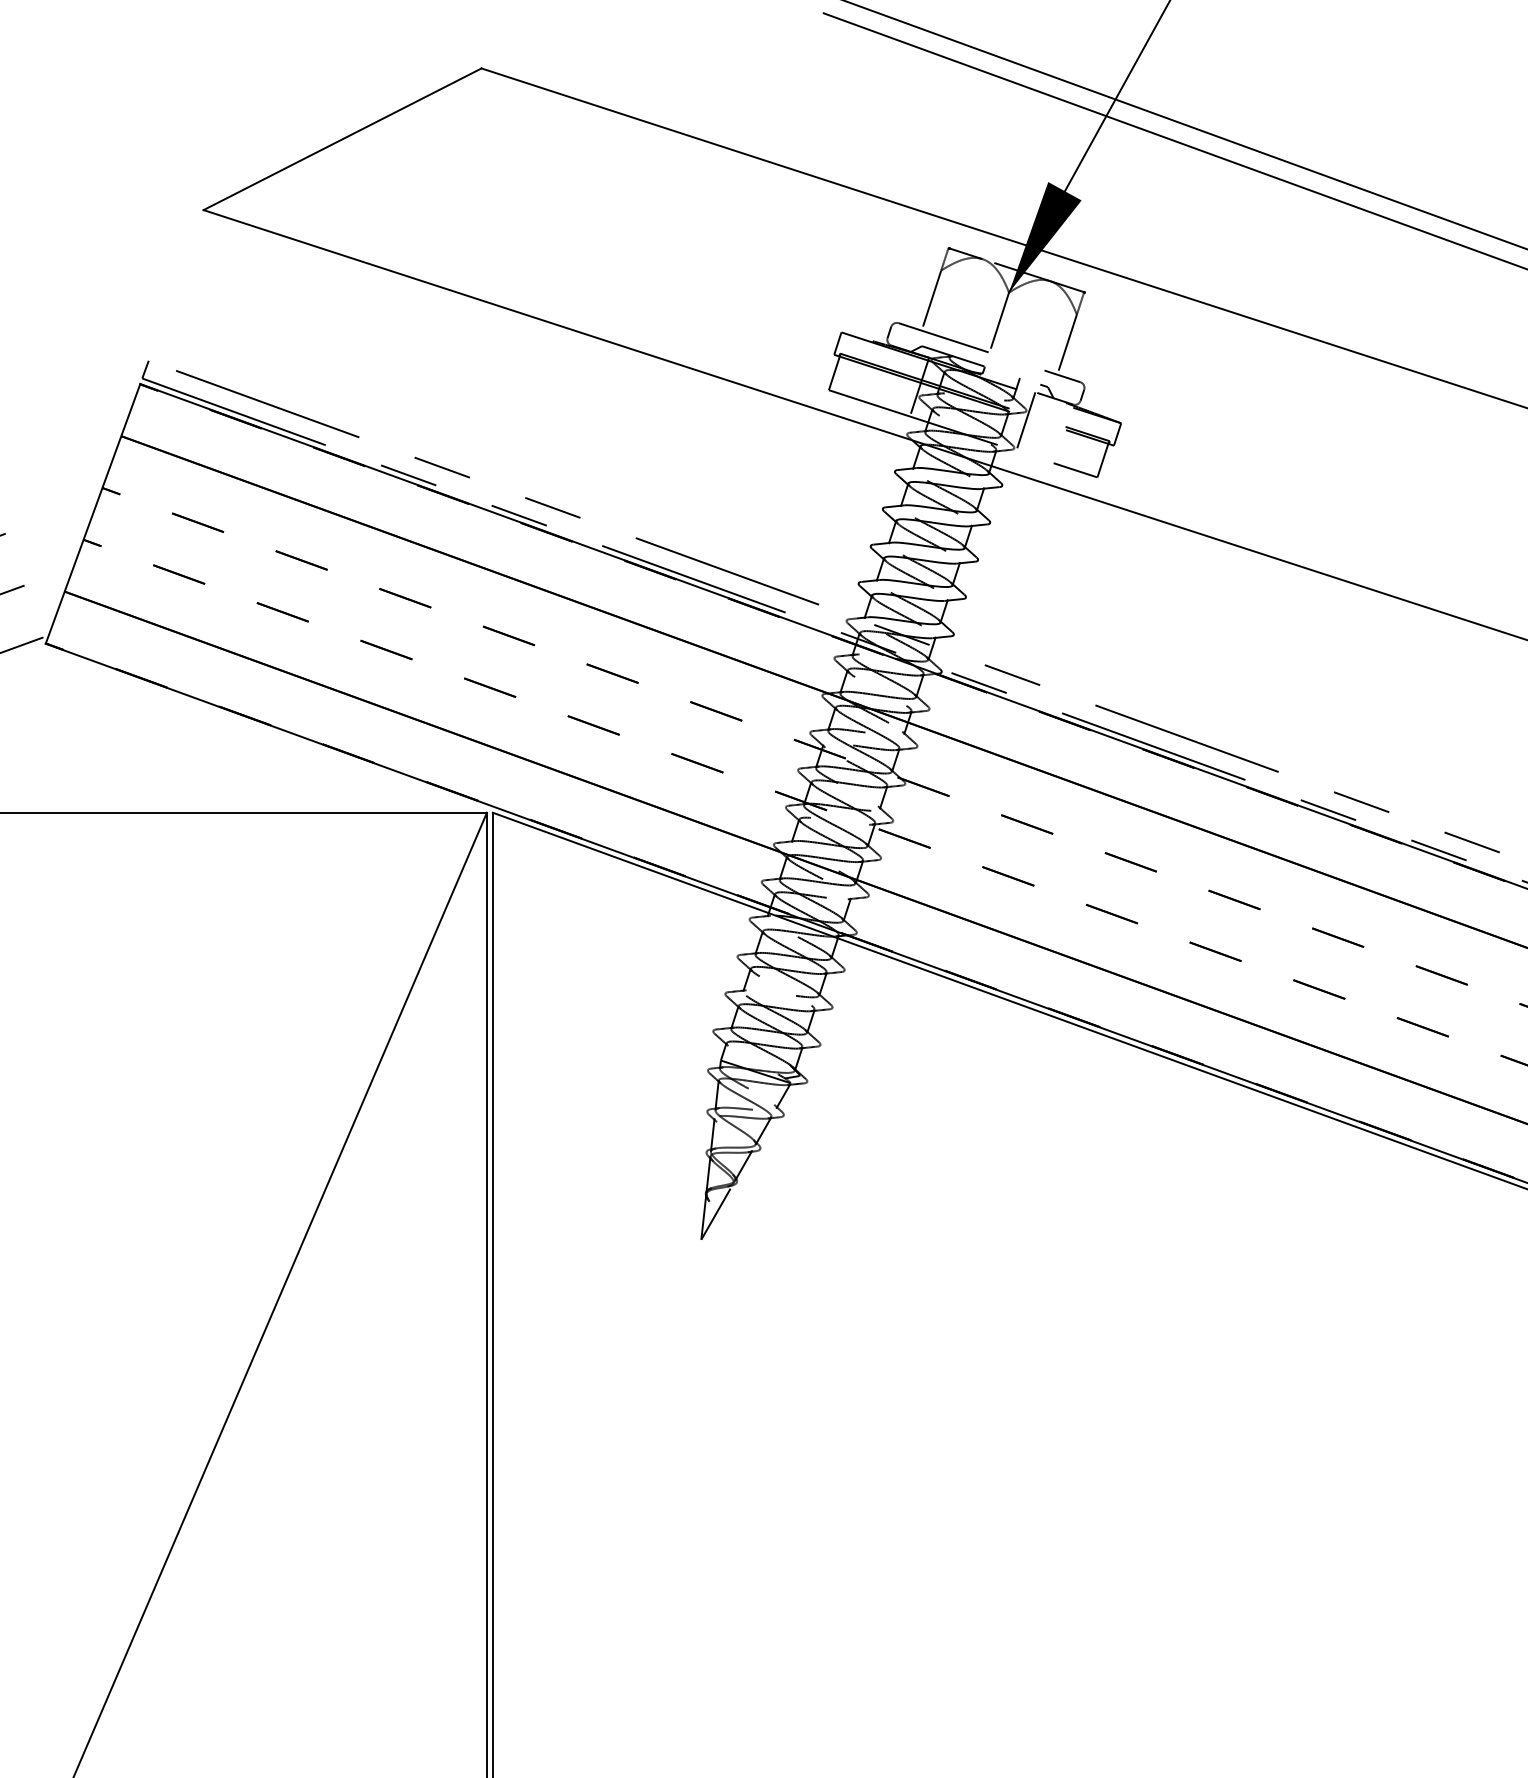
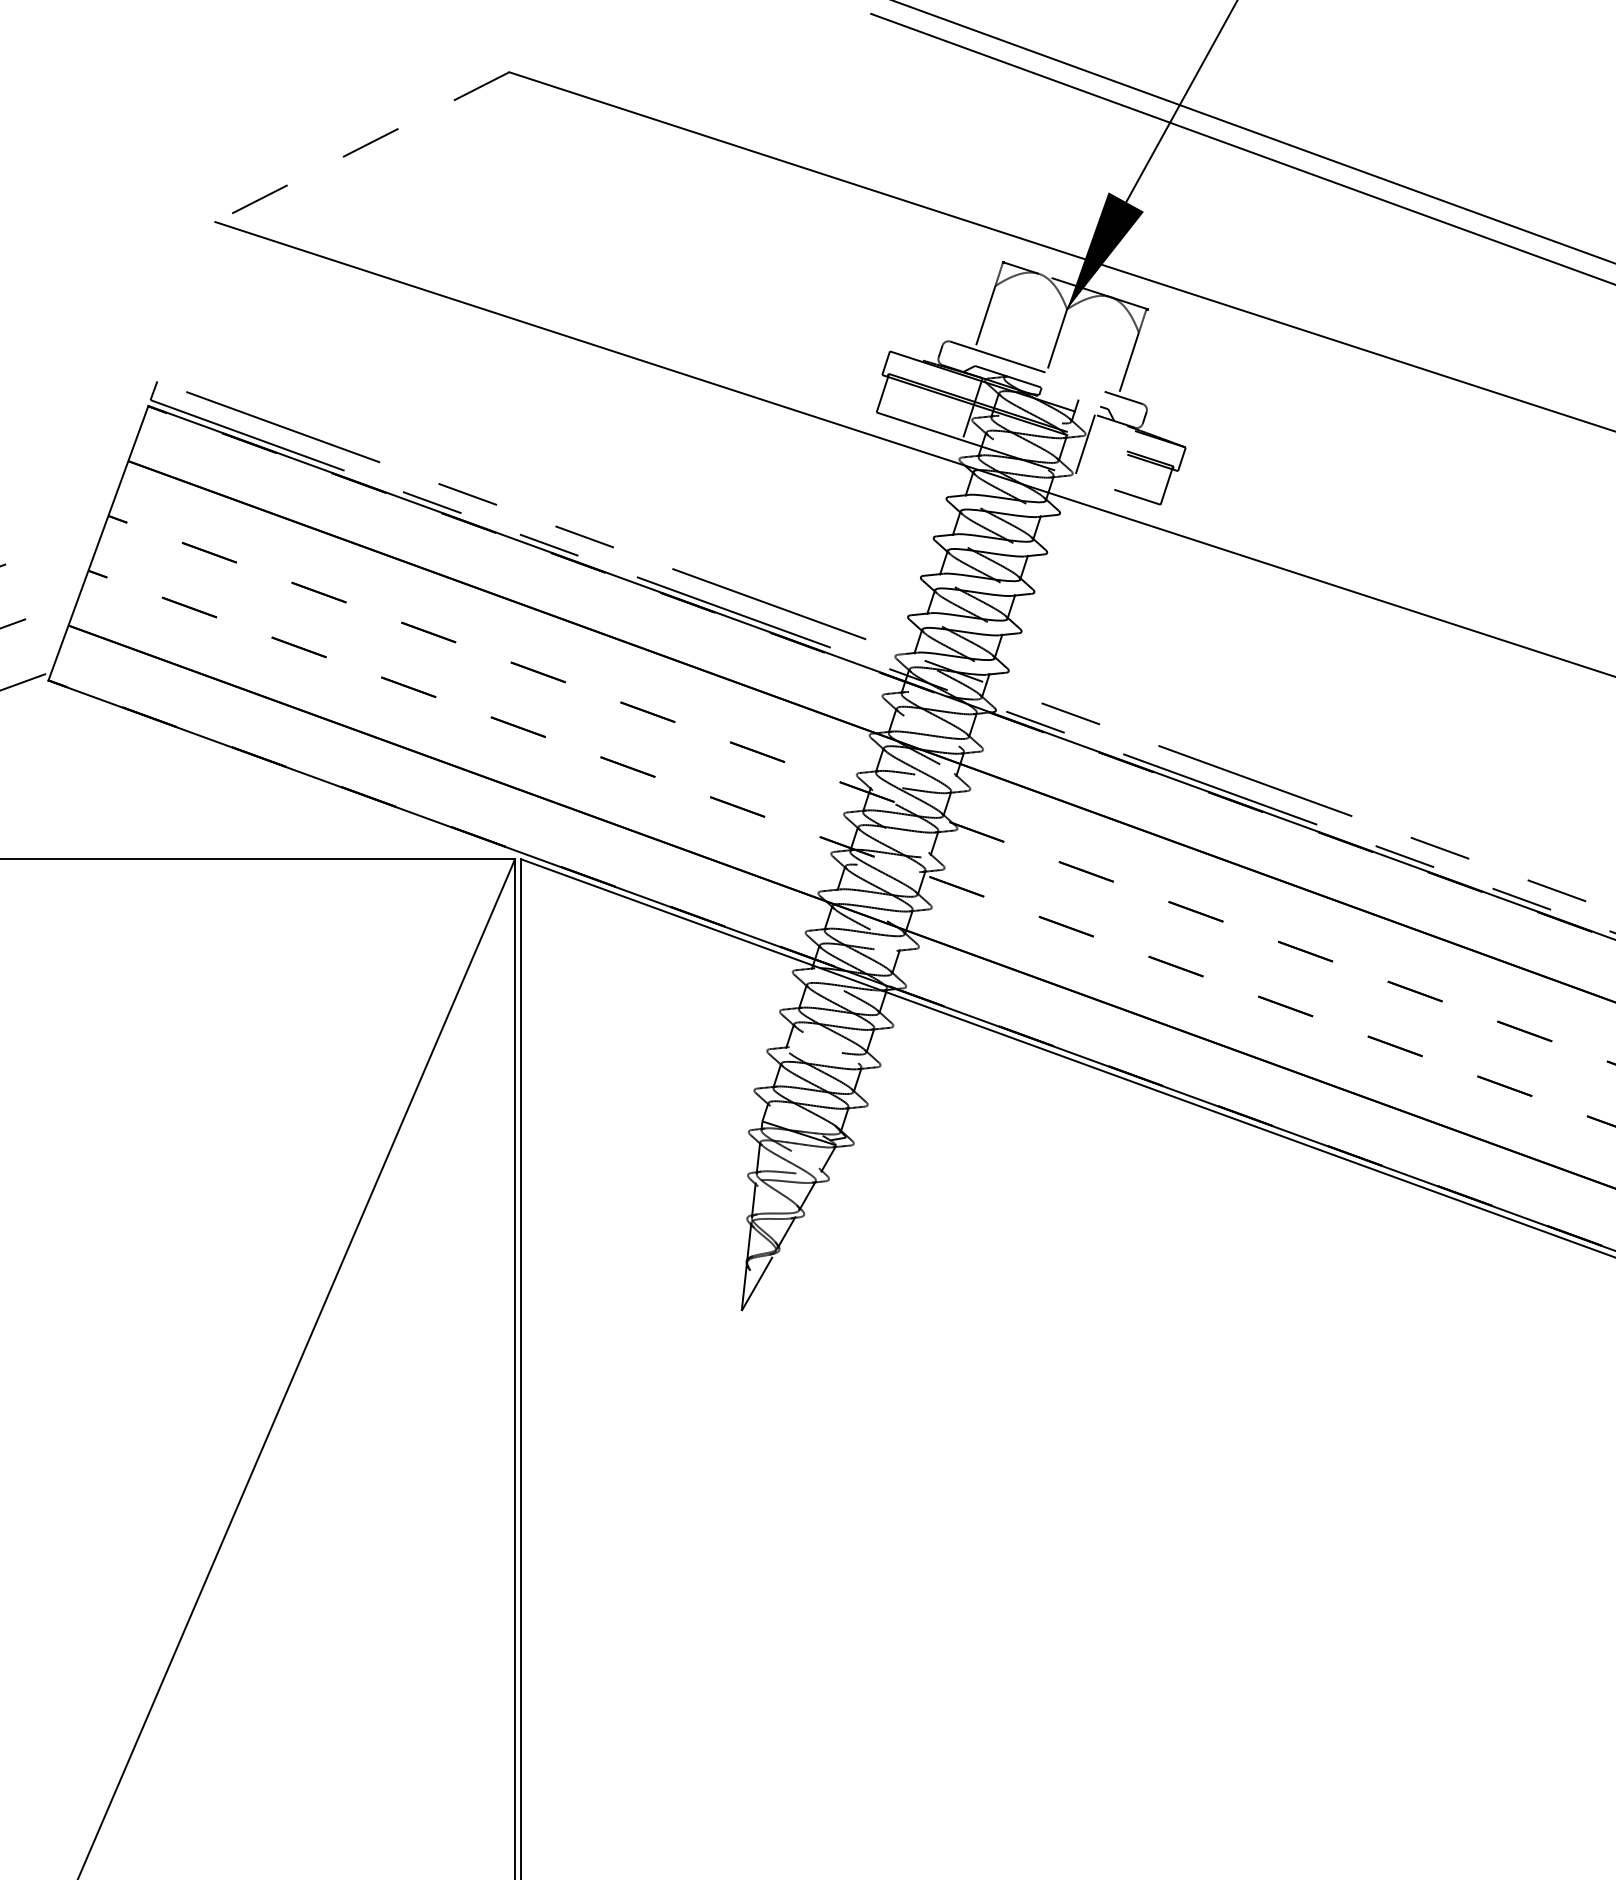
line: (342, 139) -> (362, 147), solid -> dashed

